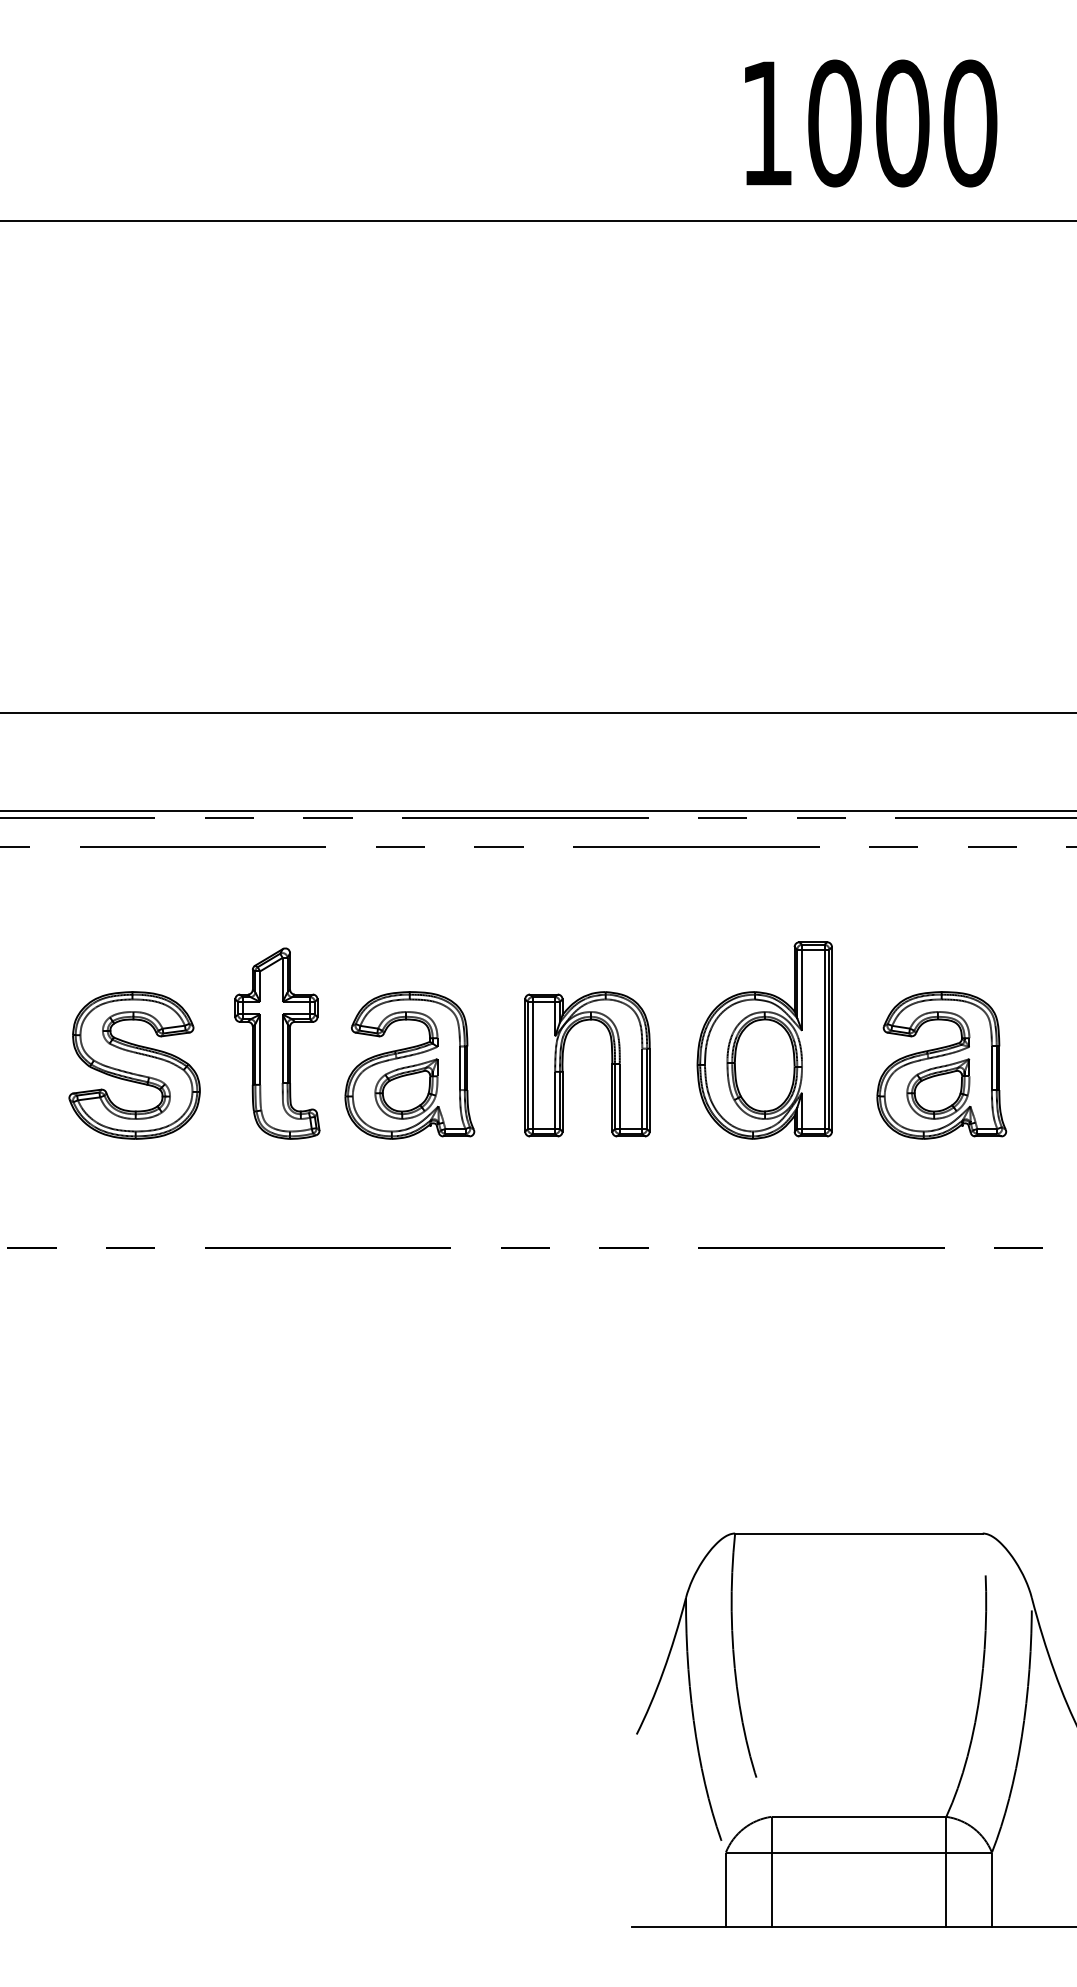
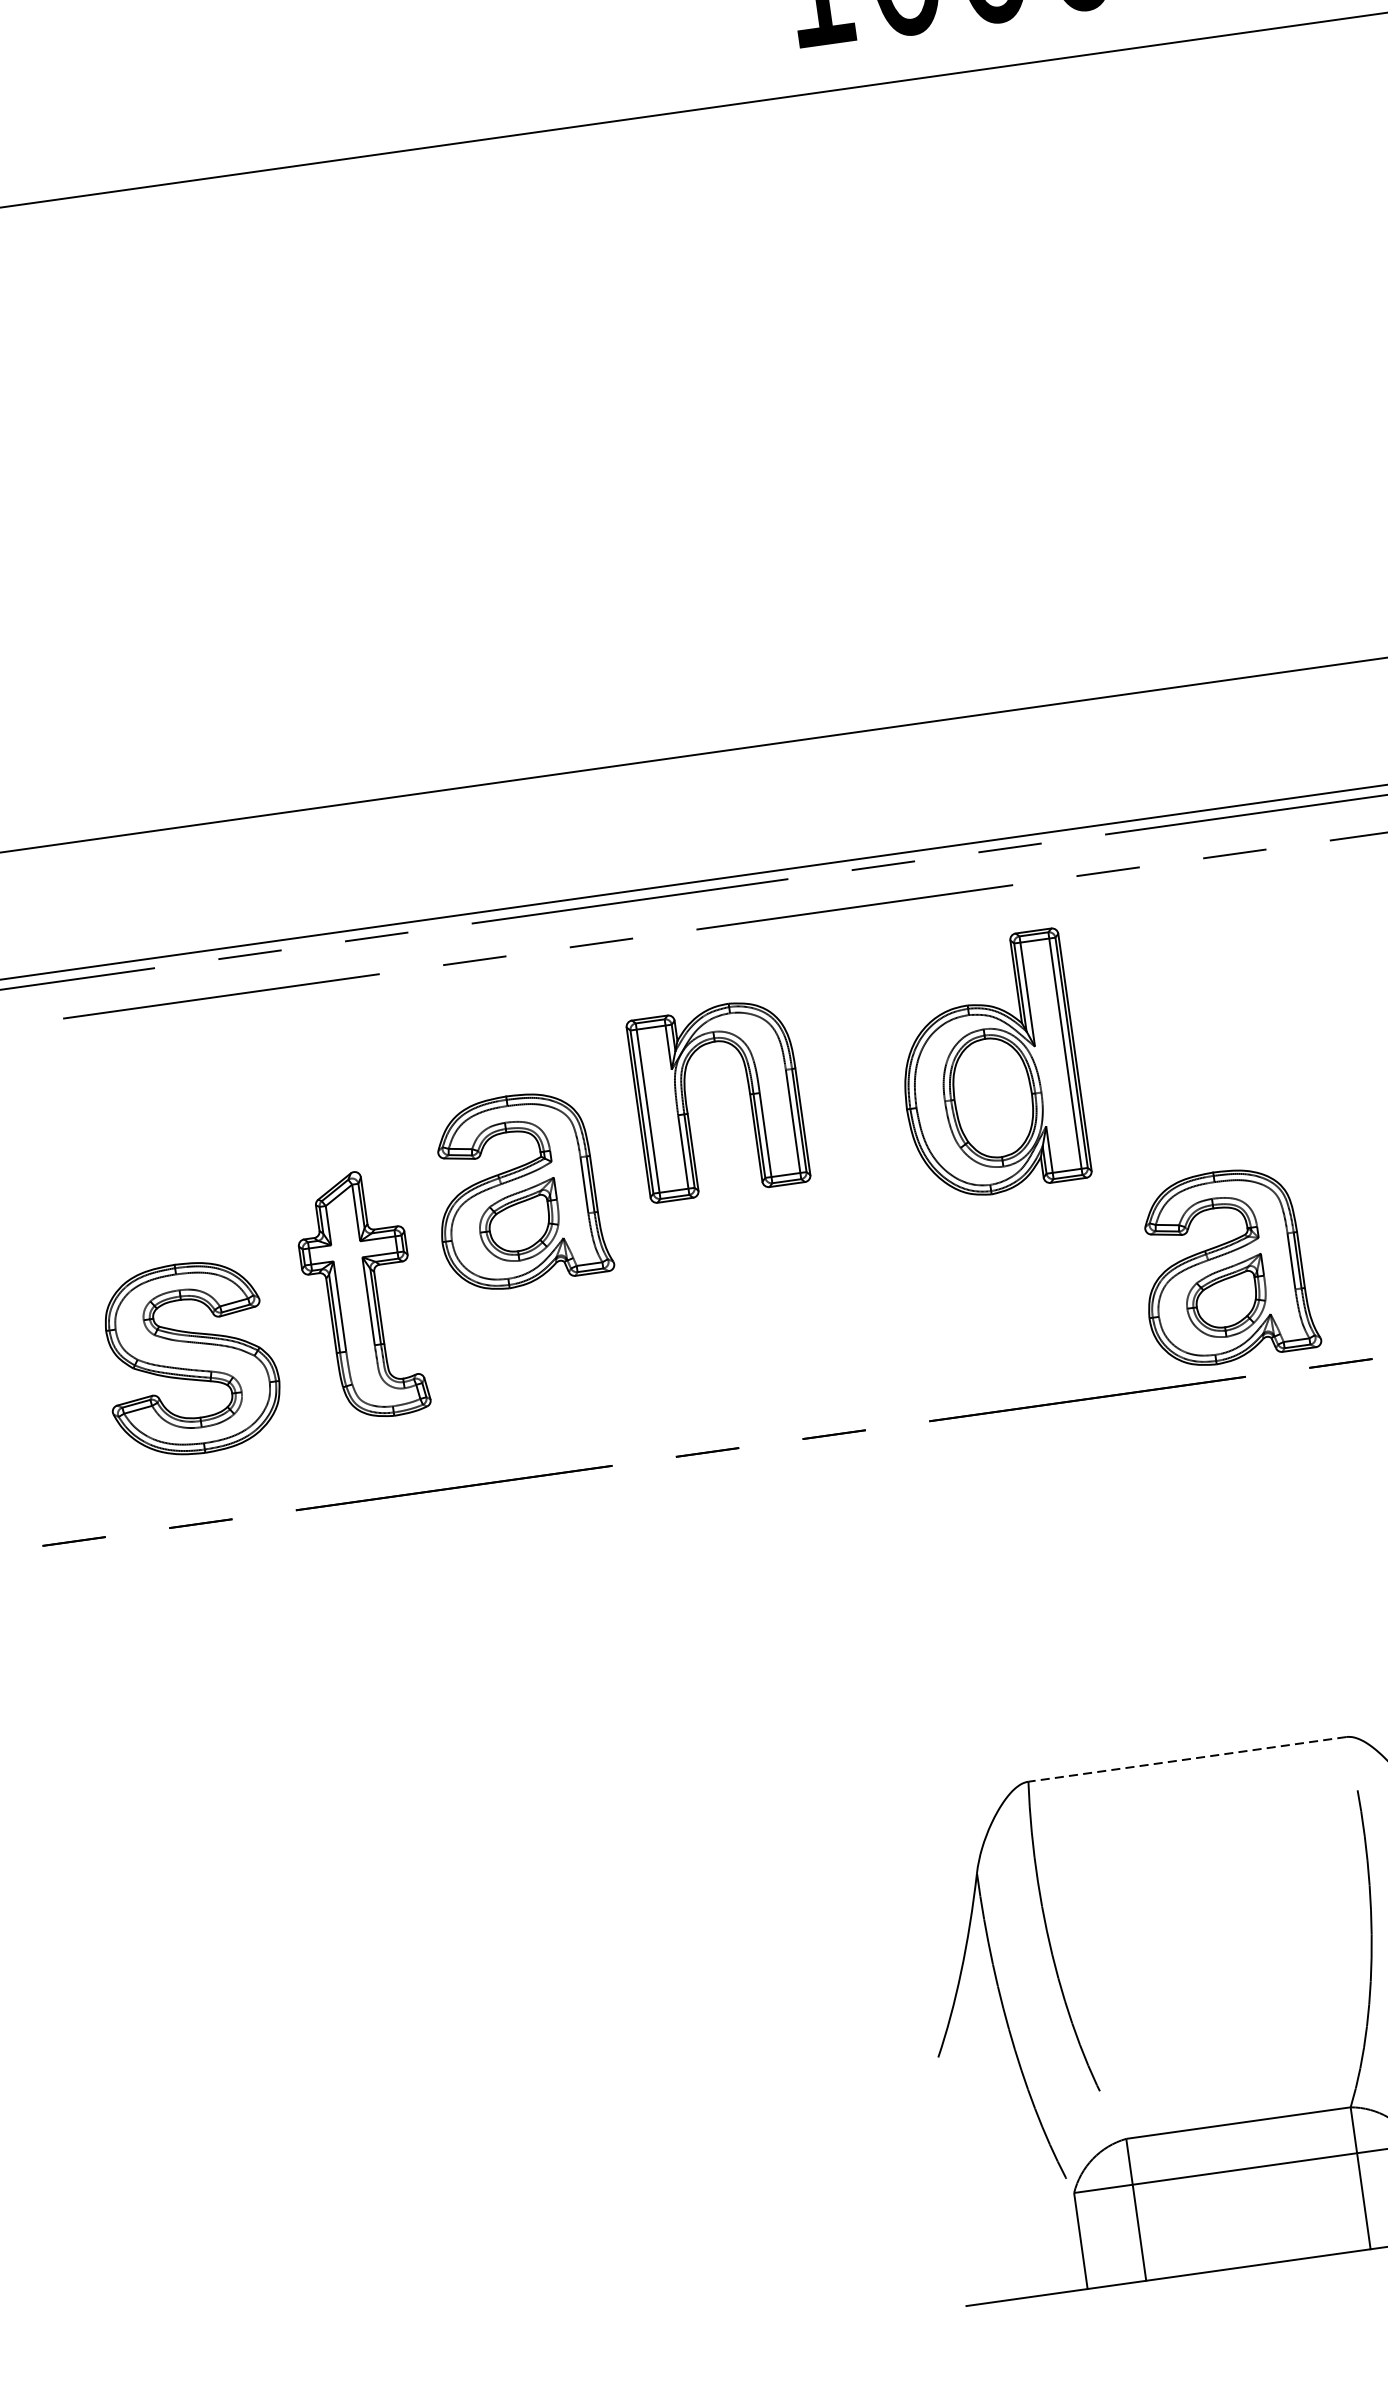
part: (764, 1040) -> (988, 1065), moved
part: (277, 1043) -> (360, 1295), moved
part: (563, 1064) -> (687, 1104), moved
part: (134, 1065) -> (190, 1358), moved
part: (409, 1065) -> (519, 1190), moved
part: (941, 1065) -> (1226, 1266), moved
line: (858, 1533) -> (1186, 1759), solid -> dashed

